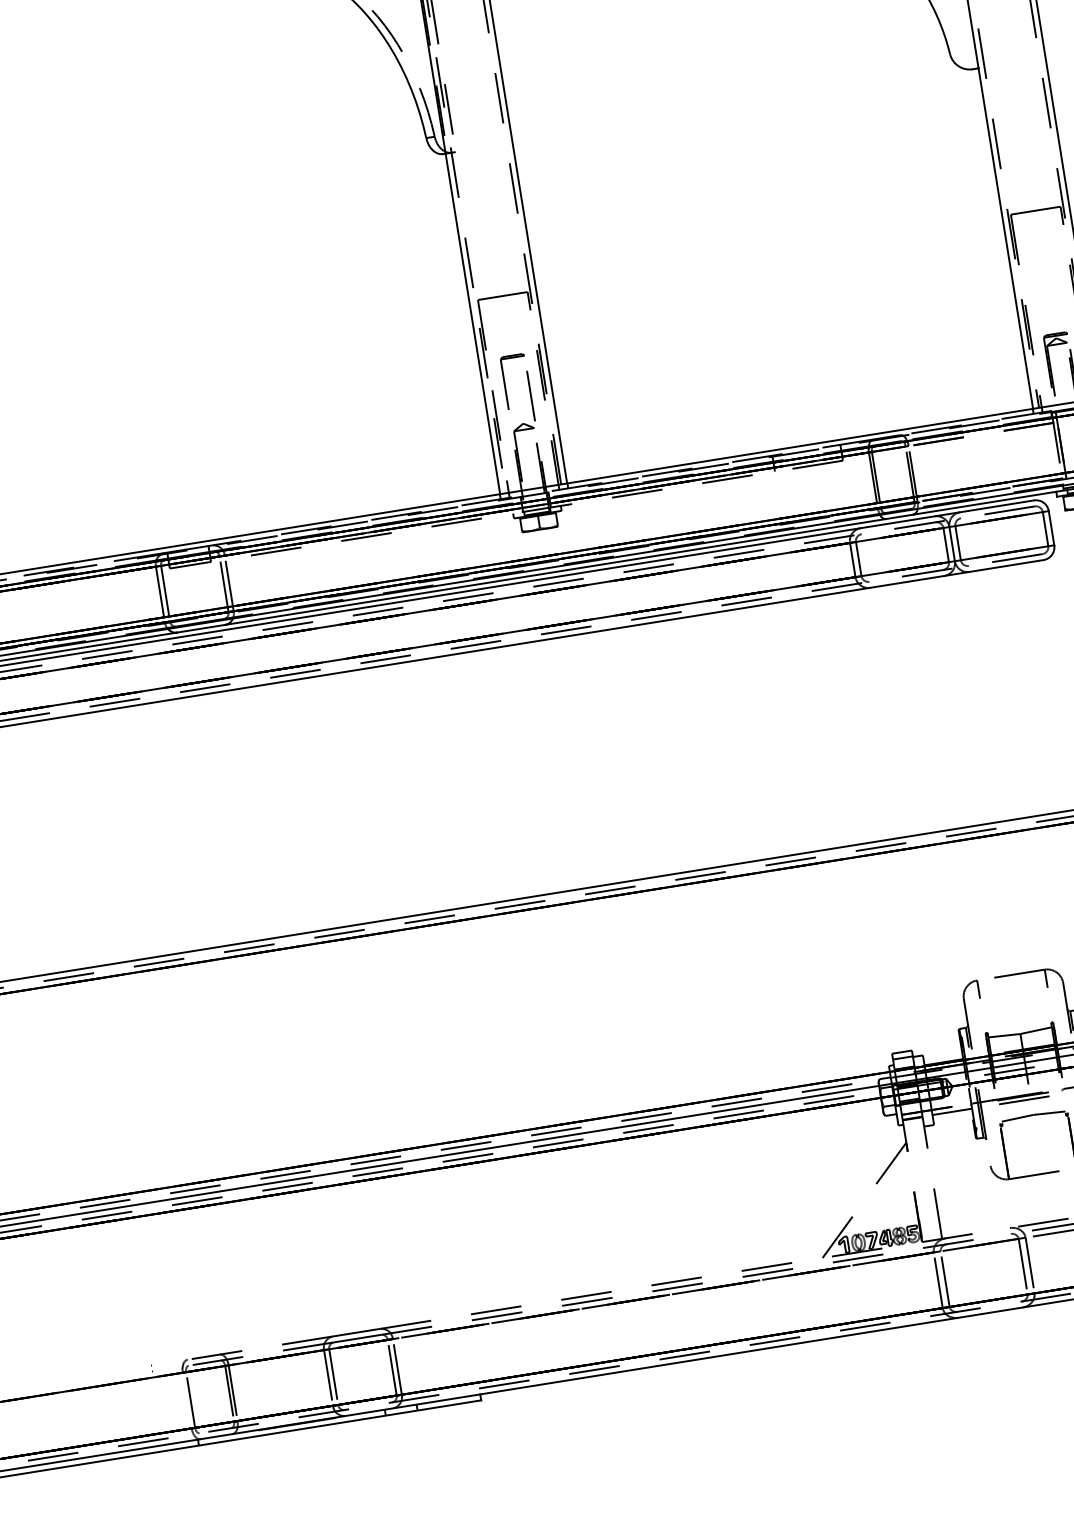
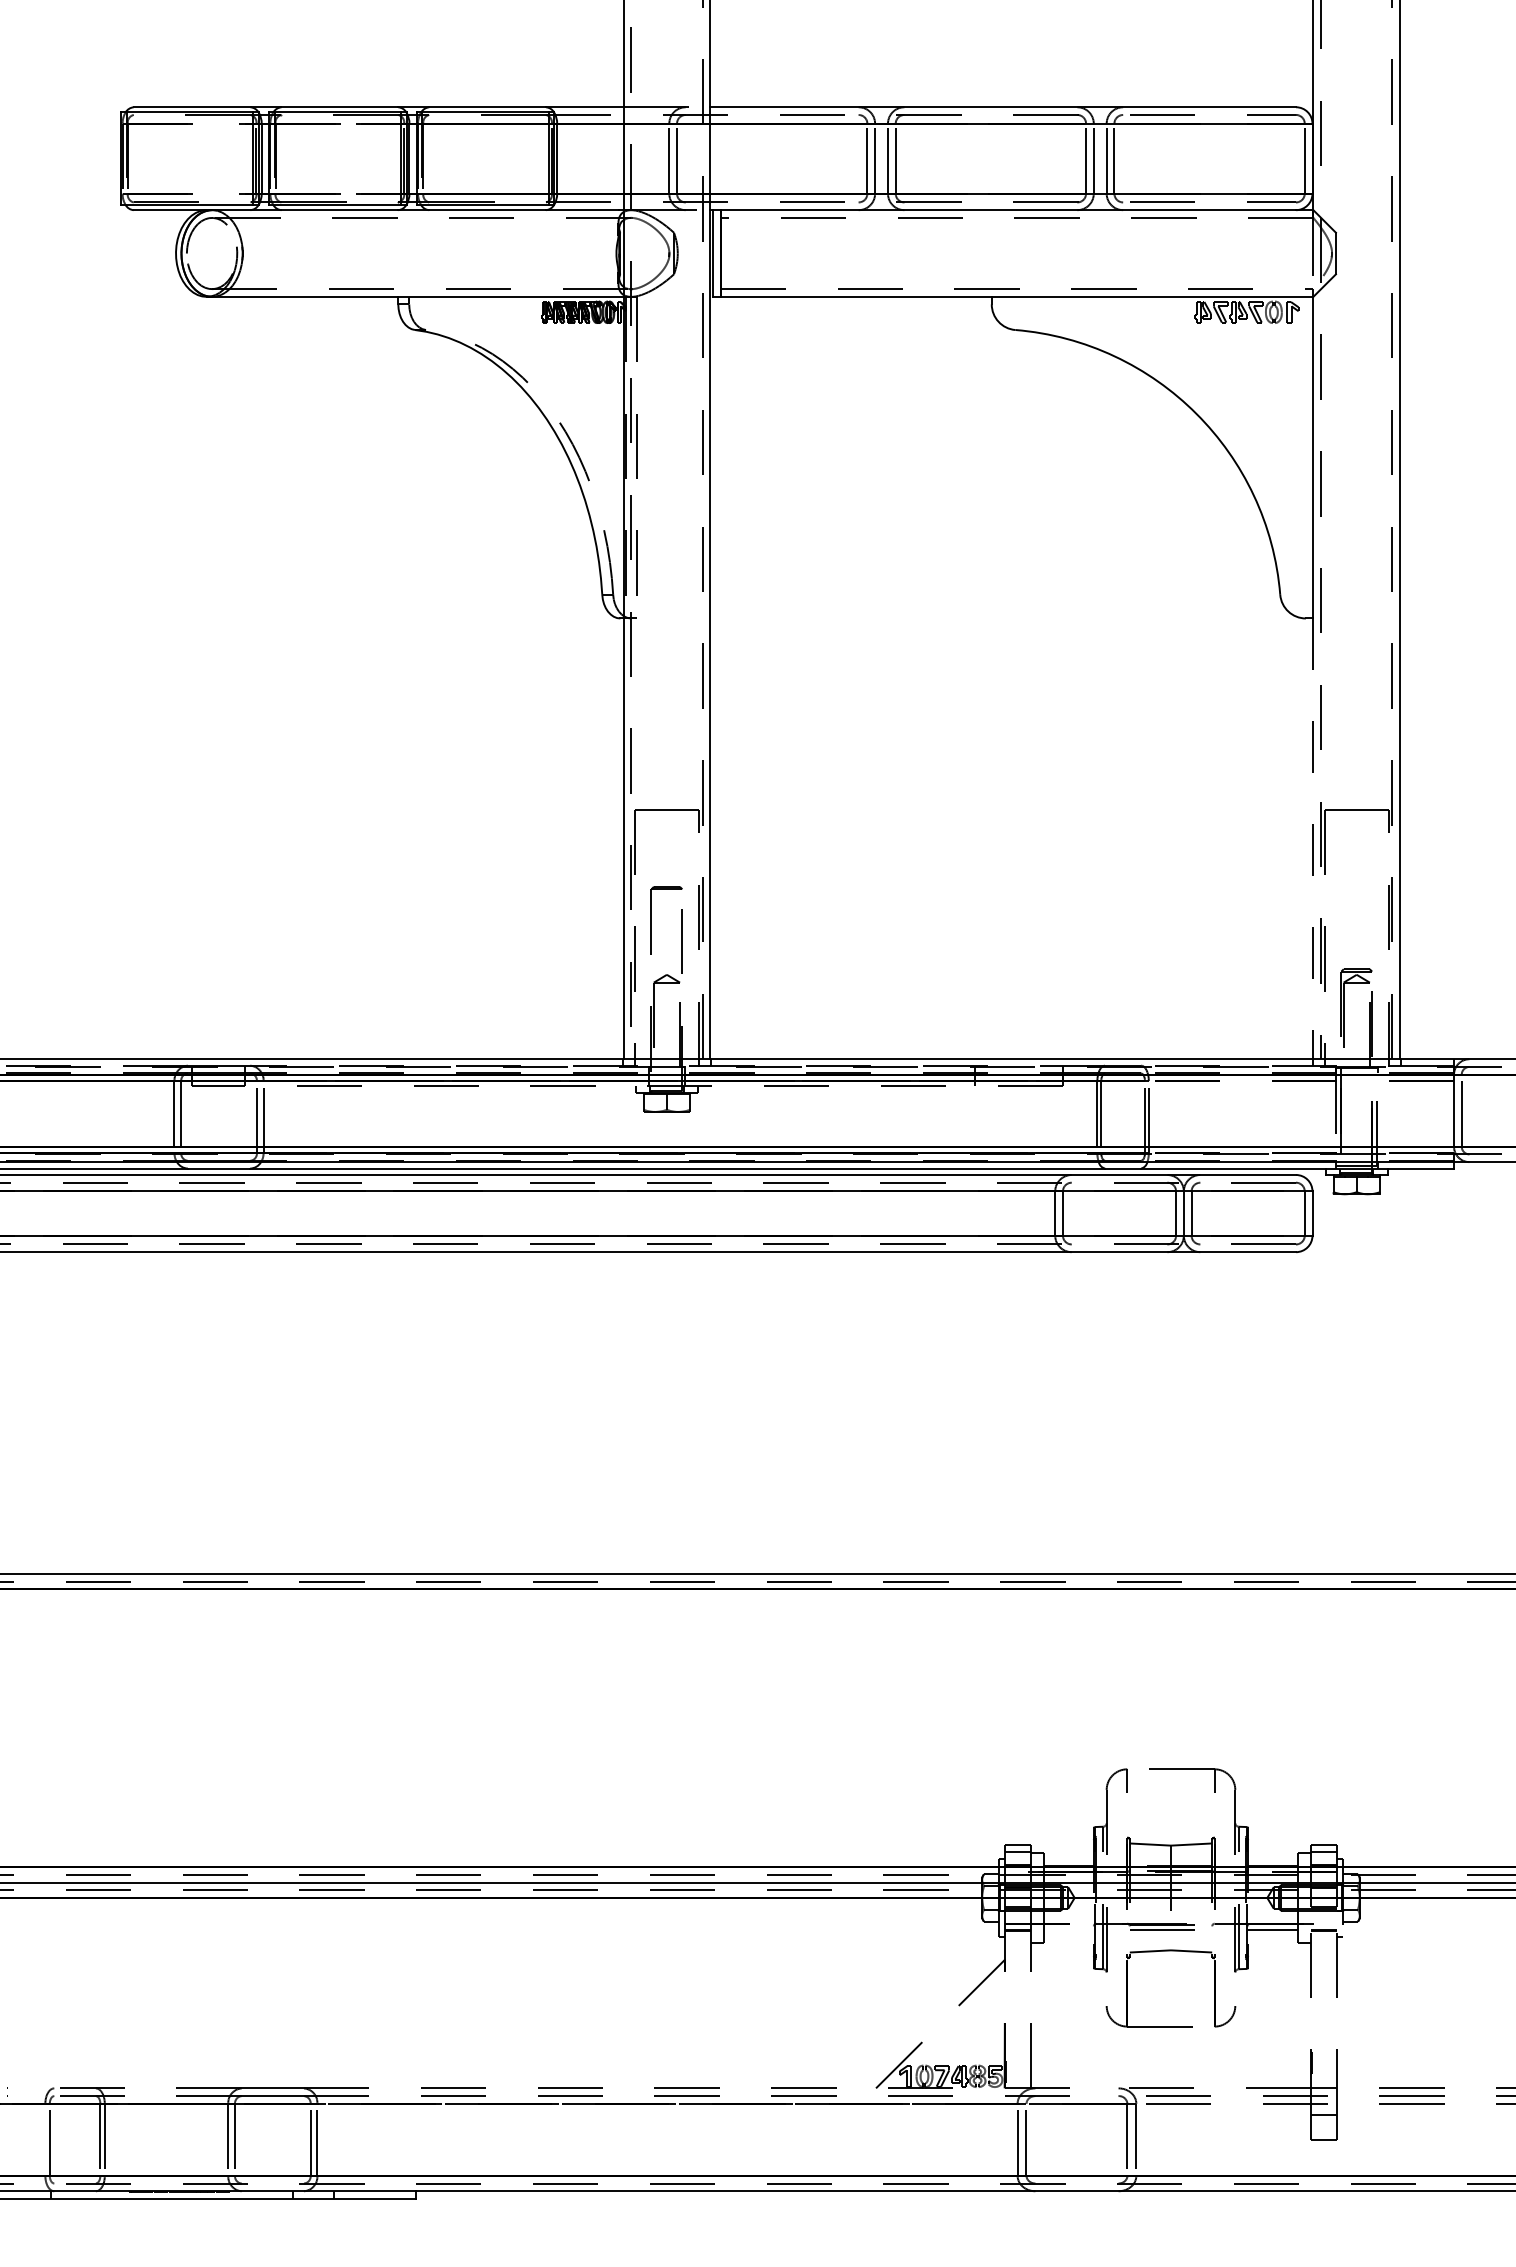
line: (1006, 239) -> (1313, 839), solid -> dashed
line: (951, 1112) -> (1068, 1930), removed

